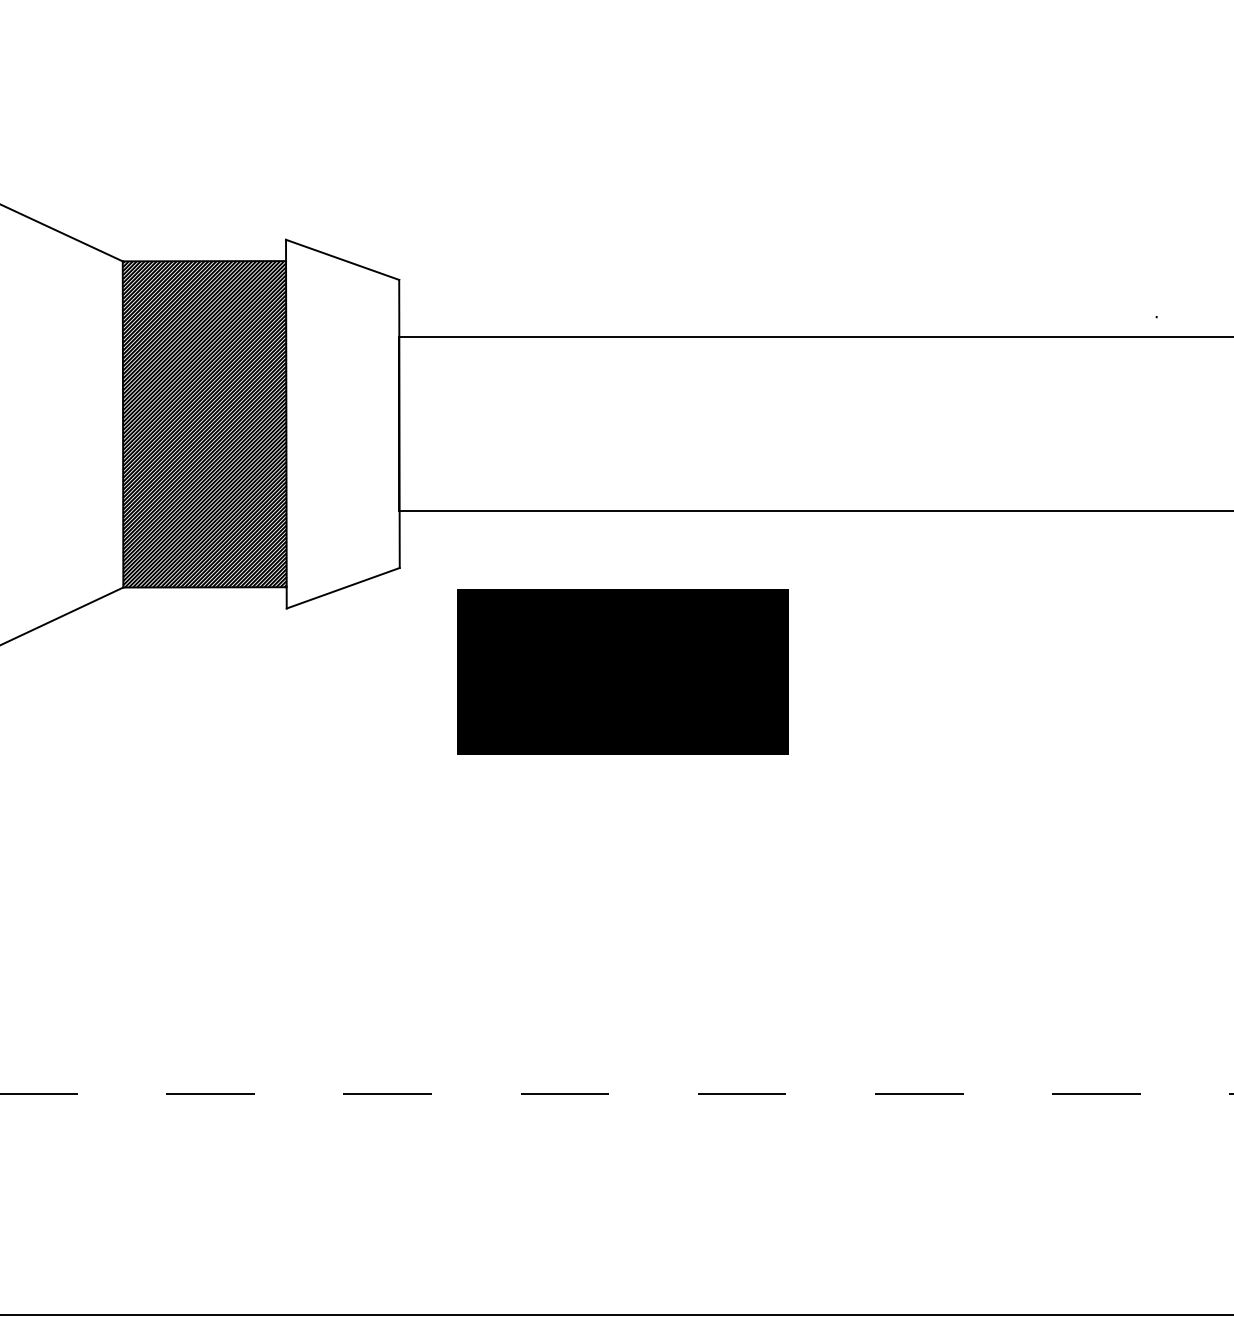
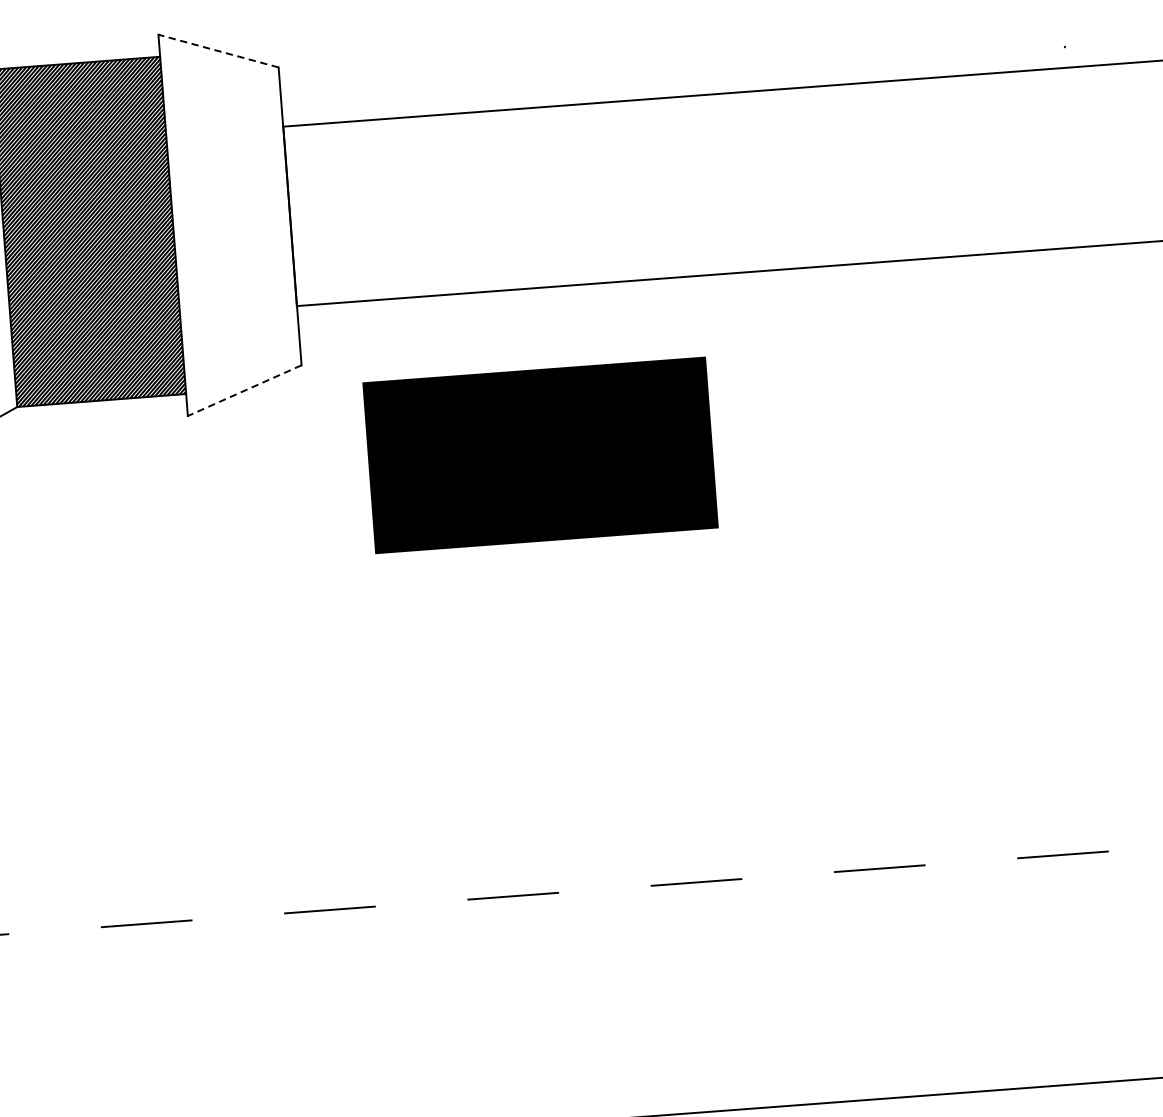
line: (342, 259) -> (218, 50), solid -> dashed
line: (342, 588) -> (243, 390), solid -> dashed

